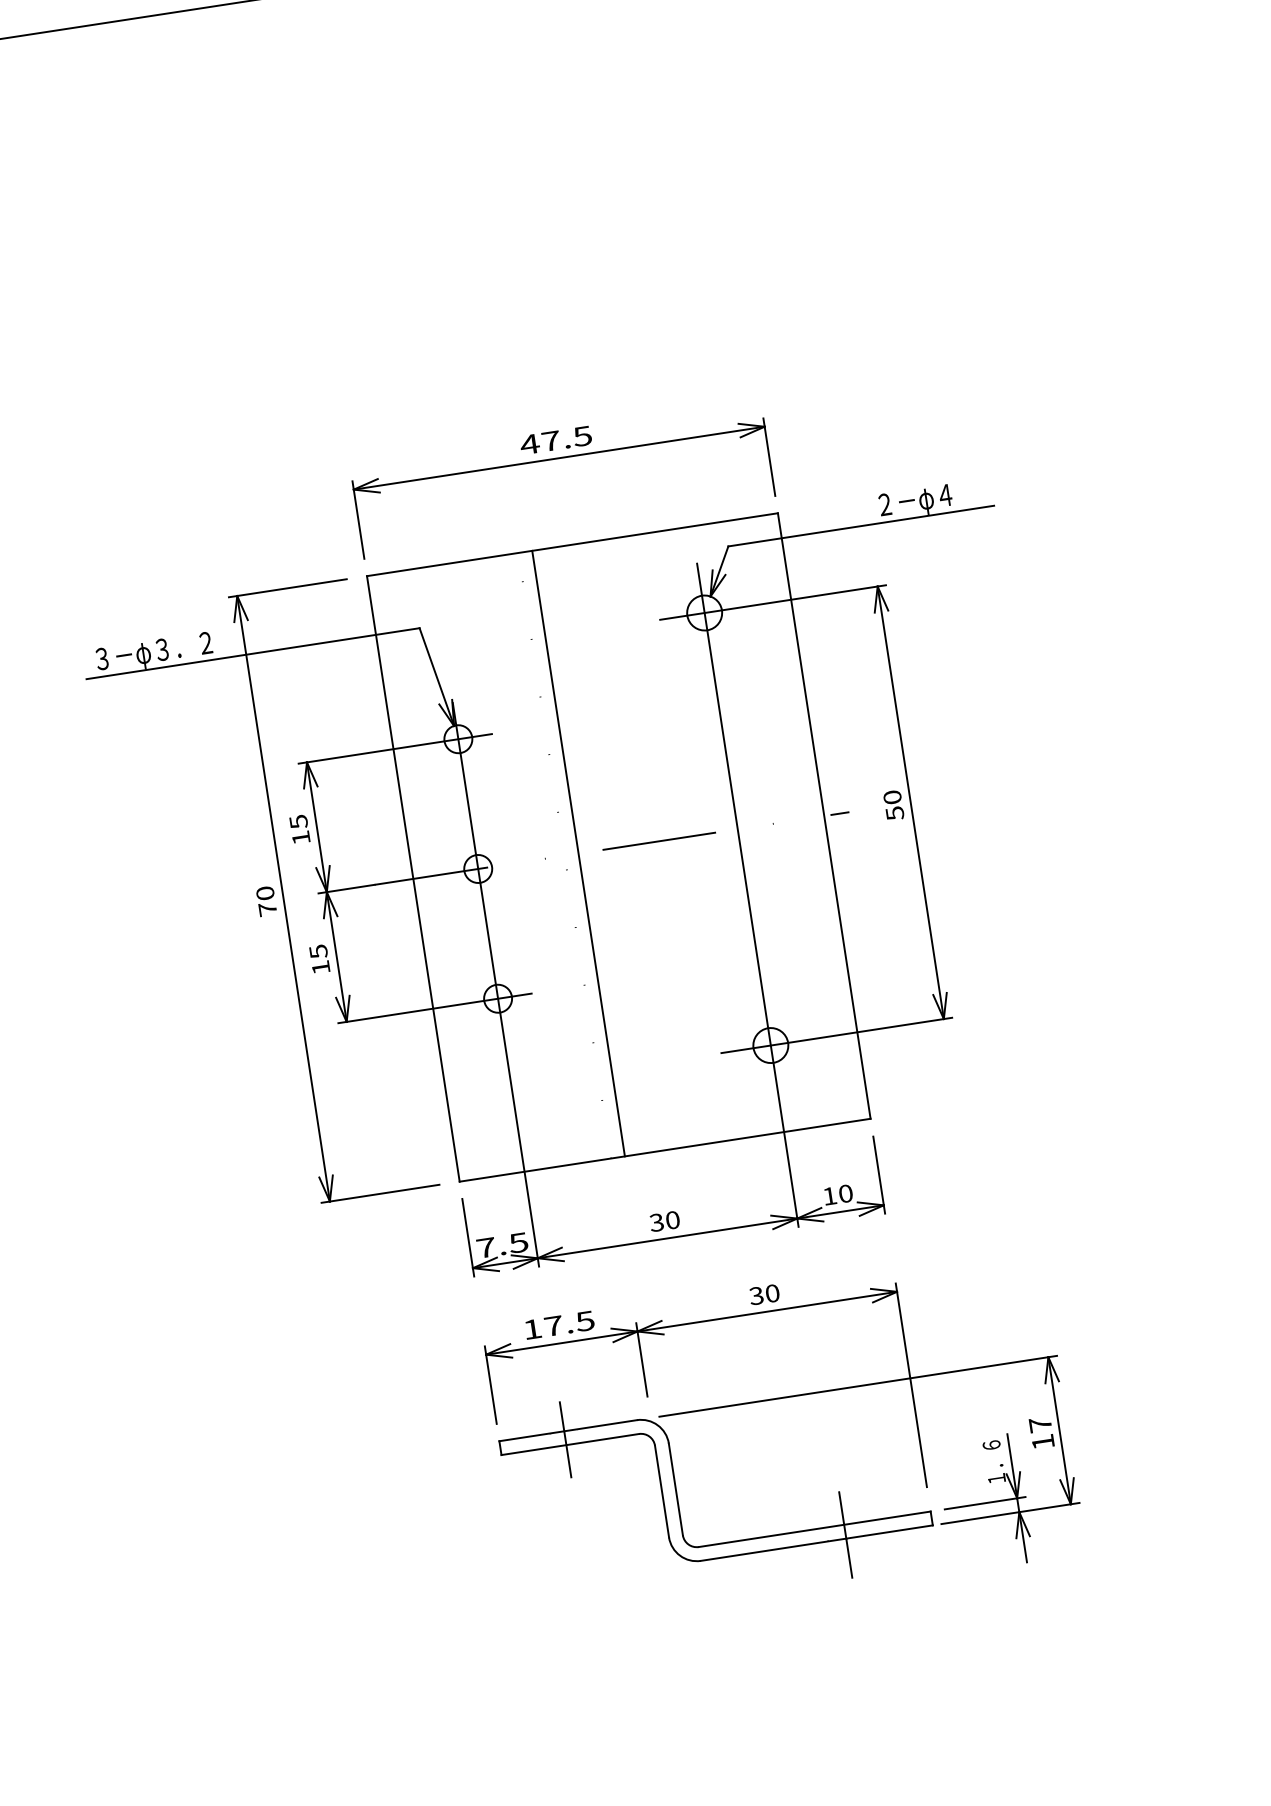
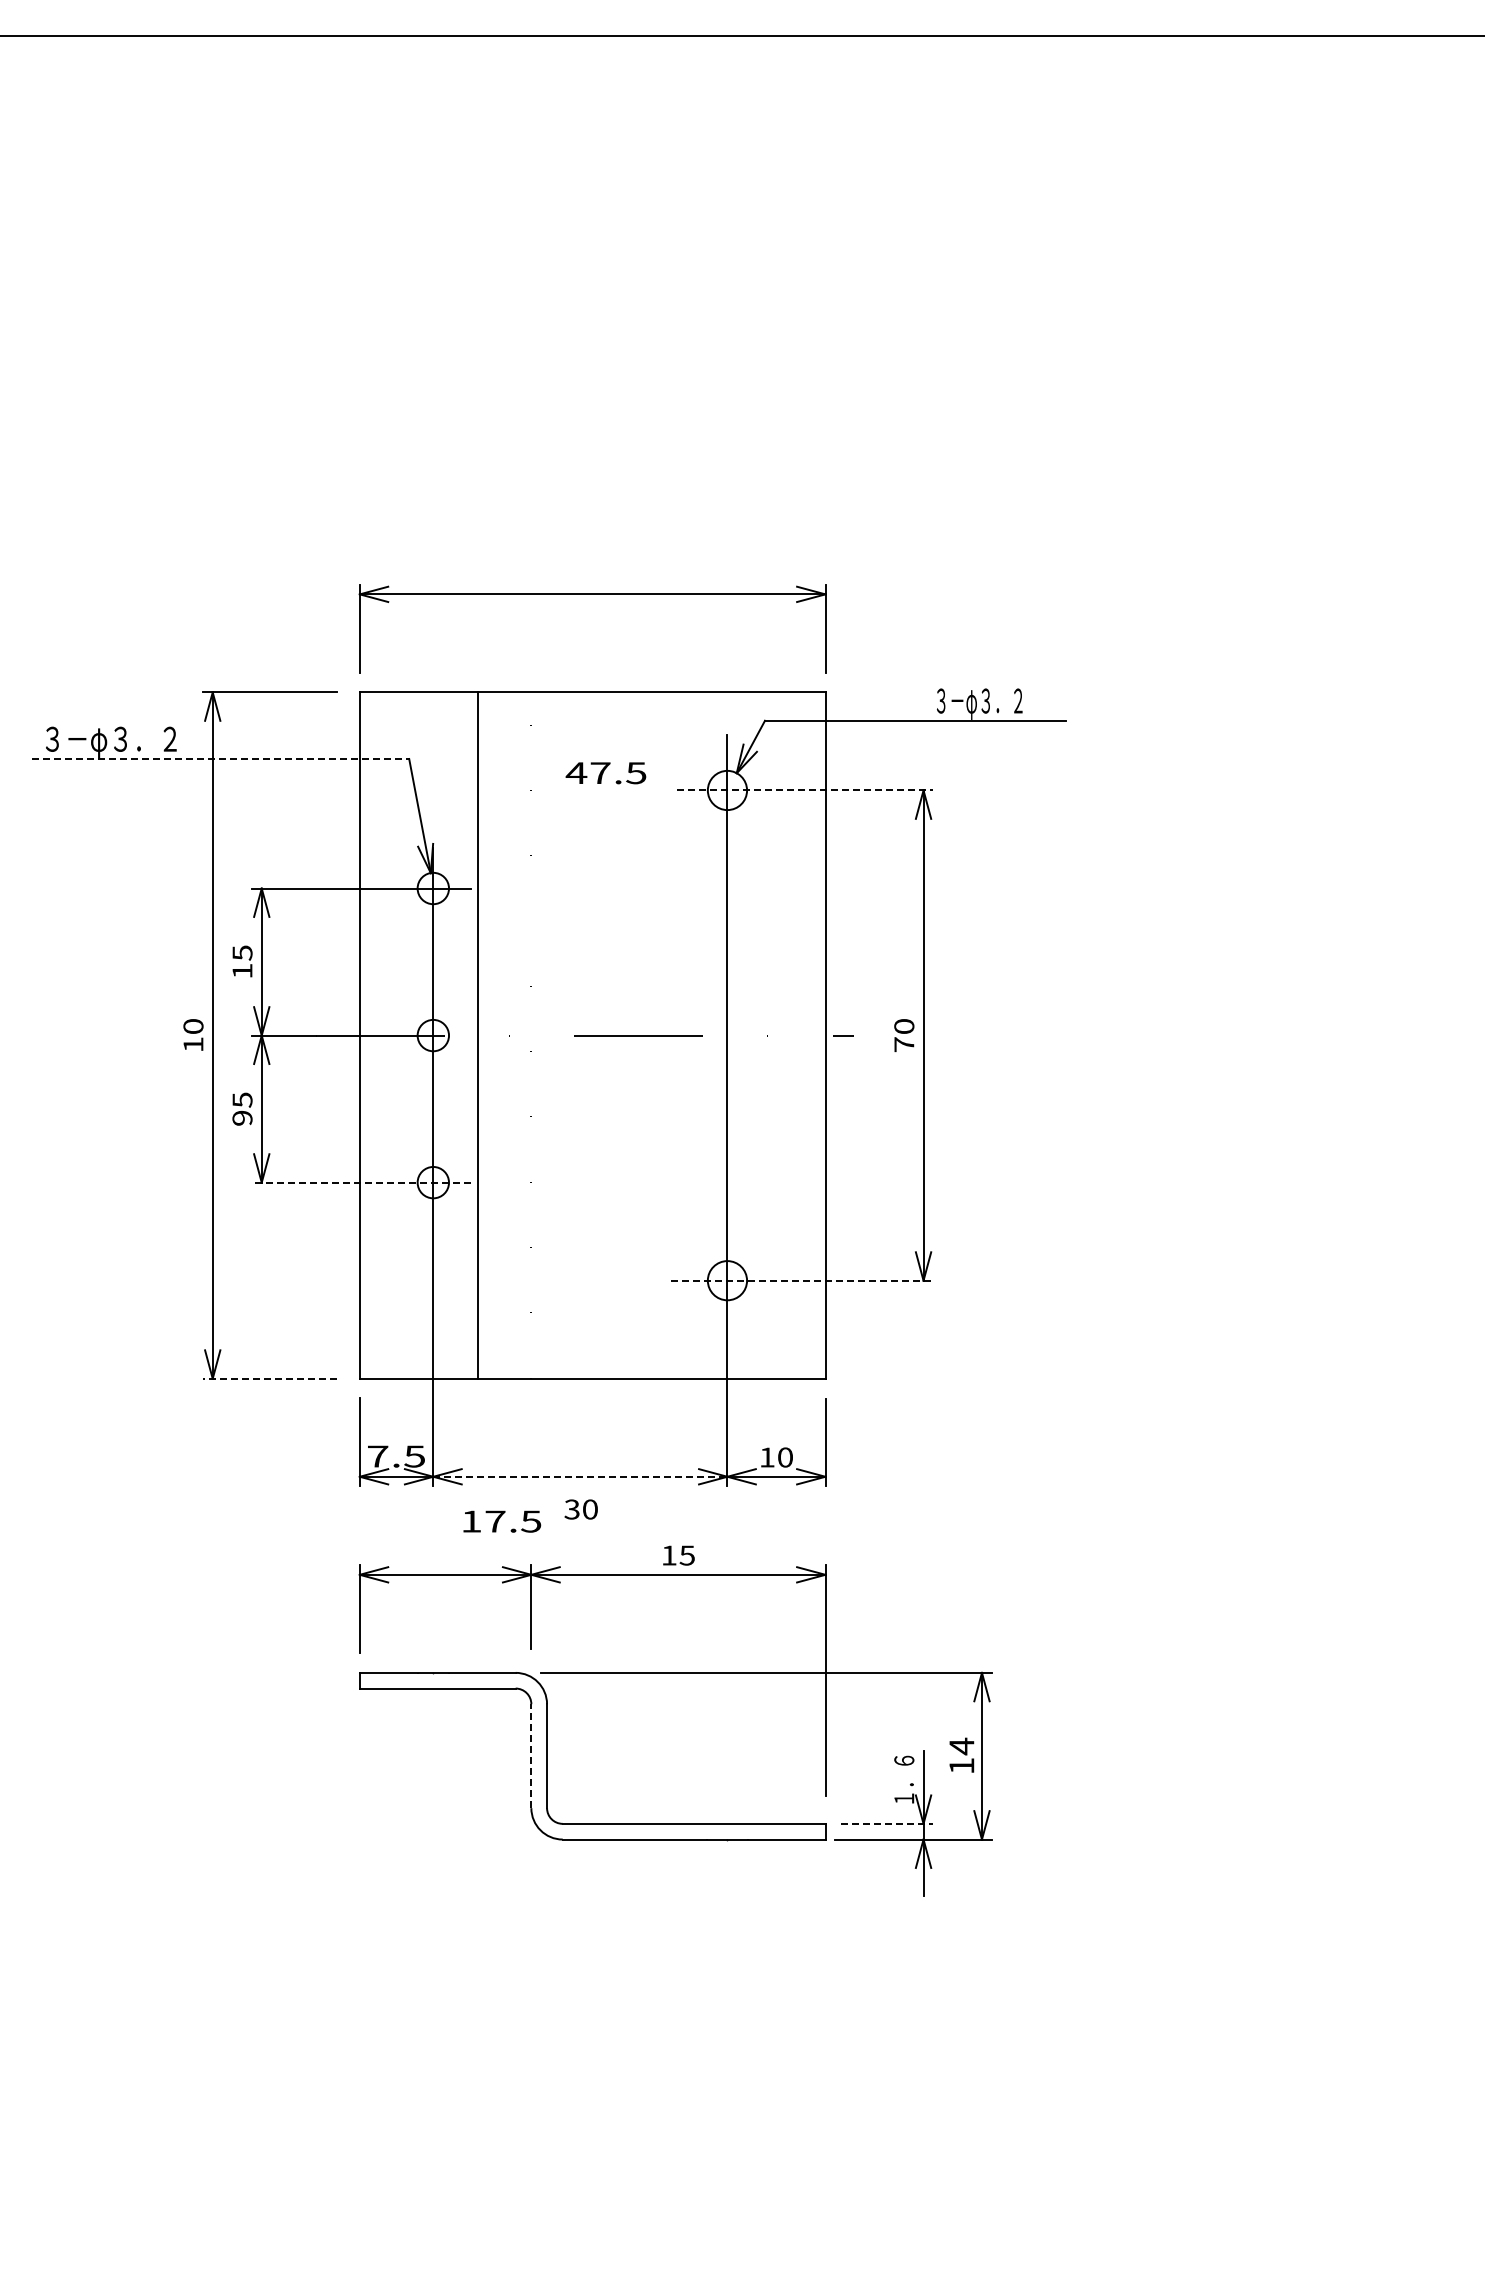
text: (555, 440) -> (605, 773), moved
text: (915, 502) -> (979, 703), ２－φ４ -> ３－φ３．２
line: (773, 602) -> (805, 790), solid -> dashed
line: (253, 654) -> (220, 759), solid -> dashed
text: (895, 813) -> (904, 1044), 50 -> 70
line: (578, 853) -> (478, 1035), moved
text: (267, 909) -> (193, 1044), 70 -> 10
text: (320, 967) -> (242, 1117), 15 -> 95
line: (434, 1008) -> (361, 1182), solid -> dashed
line: (837, 1035) -> (802, 1280), solid -> dashed
line: (380, 1193) -> (270, 1378), solid -> dashed
text: (664, 1221) -> (580, 1509), moved
line: (667, 1238) -> (580, 1476), solid -> dashed
text: (763, 1294) -> (677, 1555), 30 -> 15
text: (559, 1325) -> (502, 1521), moved
text: (1040, 1424) -> (961, 1746), 17 -> 14
line: (565, 1439) -> (433, 1682), removed
line: (662, 1491) -> (531, 1756), solid -> dashed
line: (985, 1502) -> (887, 1823), solid -> dashed
line: (845, 1534) -> (727, 1834), removed

